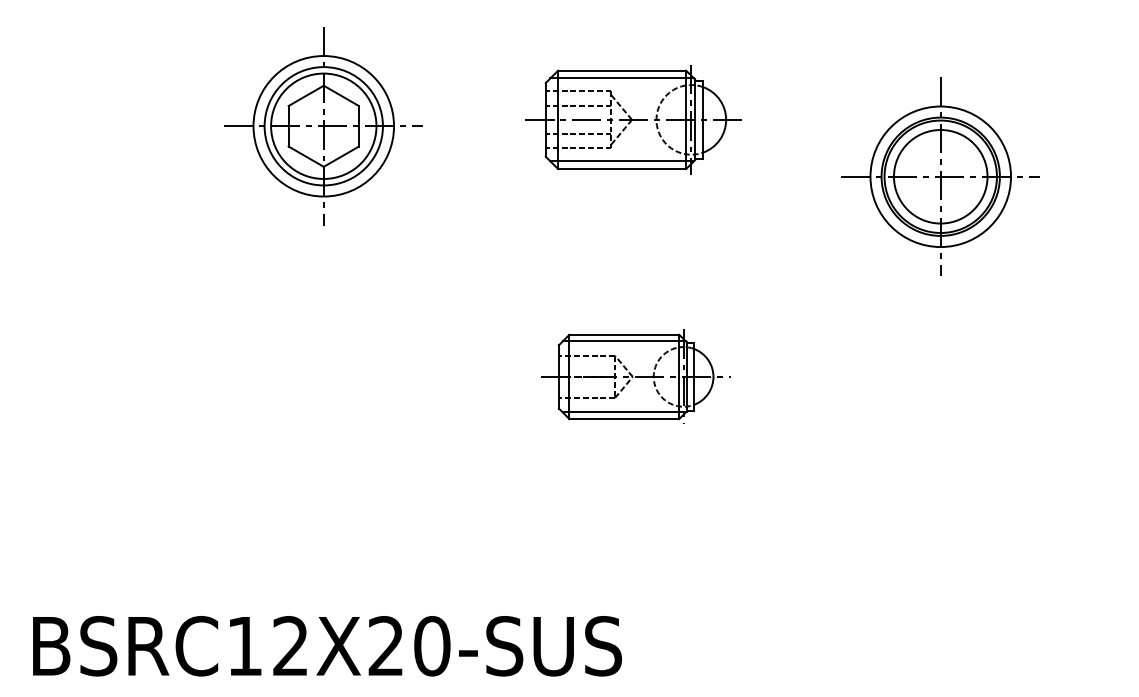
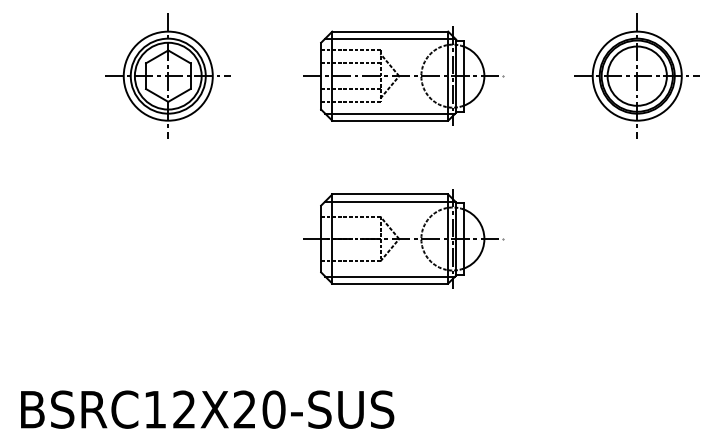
part: (636, 118) -> (403, 75), size x1.43
part: (322, 125) -> (167, 75), moved
part: (939, 175) -> (636, 75), moved
part: (636, 376) -> (403, 238), size x1.67

